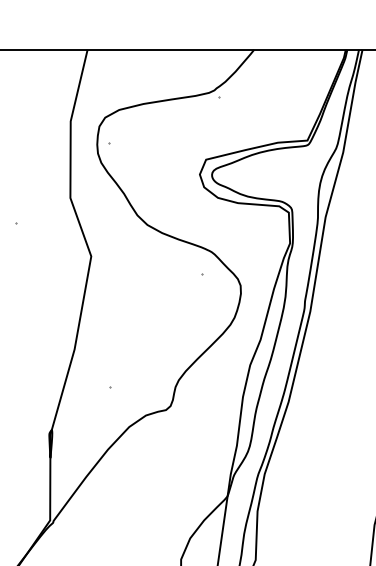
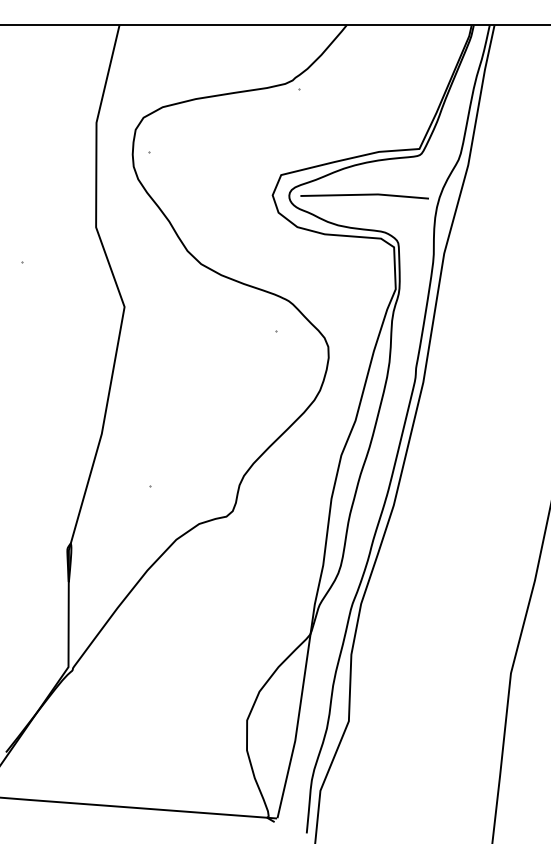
line: (267, 174) -> (364, 195), added

